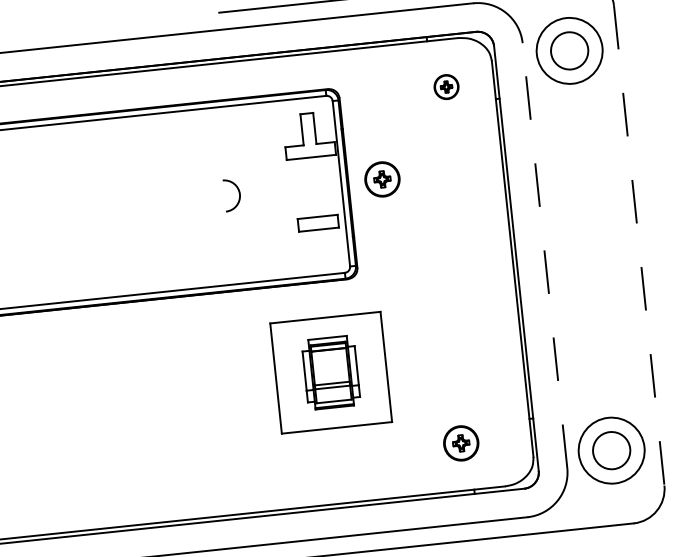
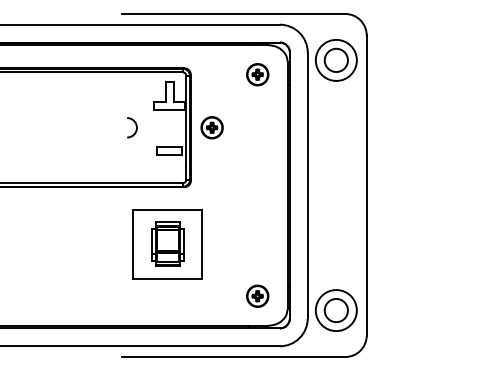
part: (446, 86) -> (257, 74), size x1.43
arc: (237, 191) -> (135, 125), moved
line: (639, 247) -> (366, 186), dashed -> solid
line: (544, 255) -> (307, 185), dashed -> solid
part: (460, 442) -> (257, 295), moved

